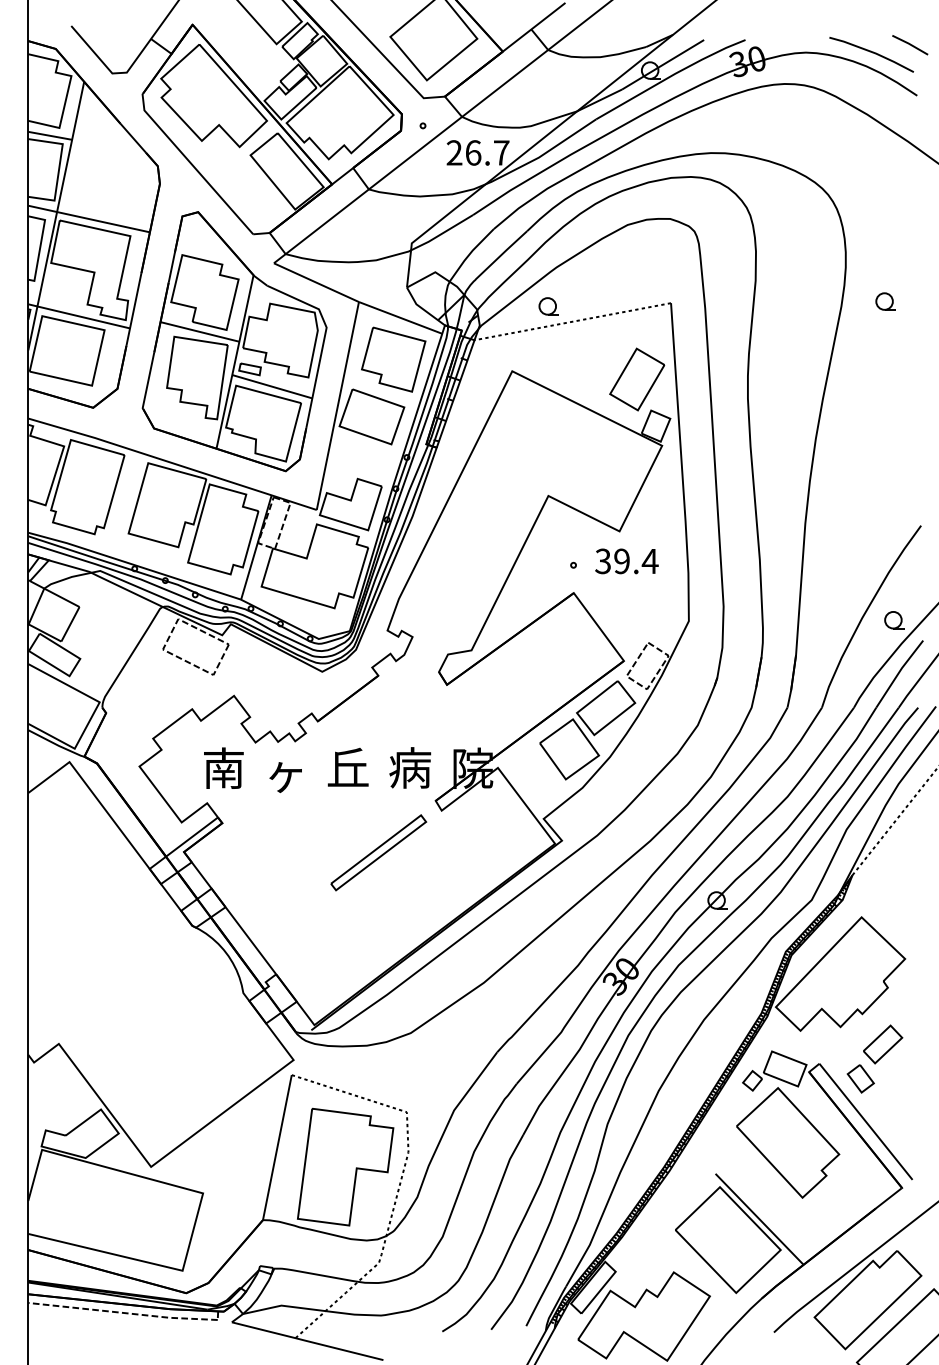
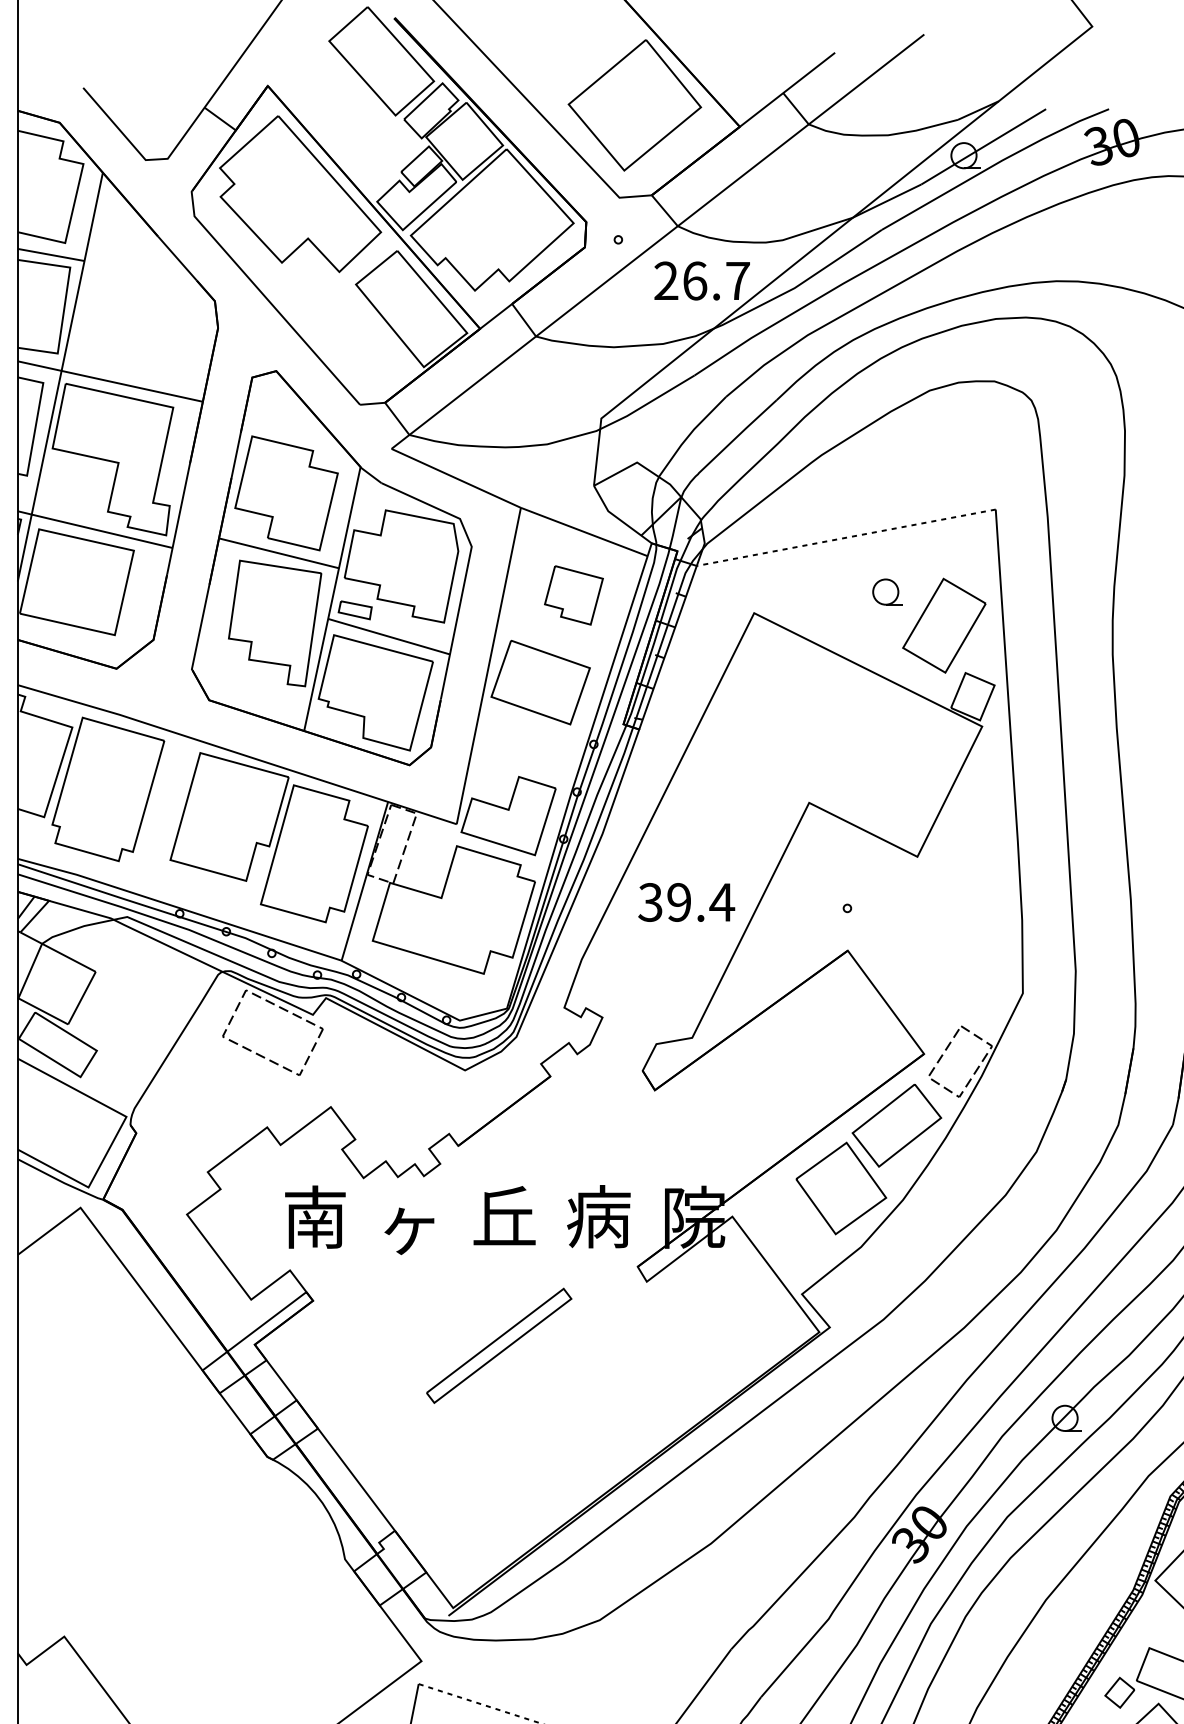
part: (548, 306) -> (886, 592), moved
part: (393, 359) -> (573, 595), size x0.6
text: (626, 561) -> (686, 902), moved
part: (378, 852) -> (498, 1345), moved

